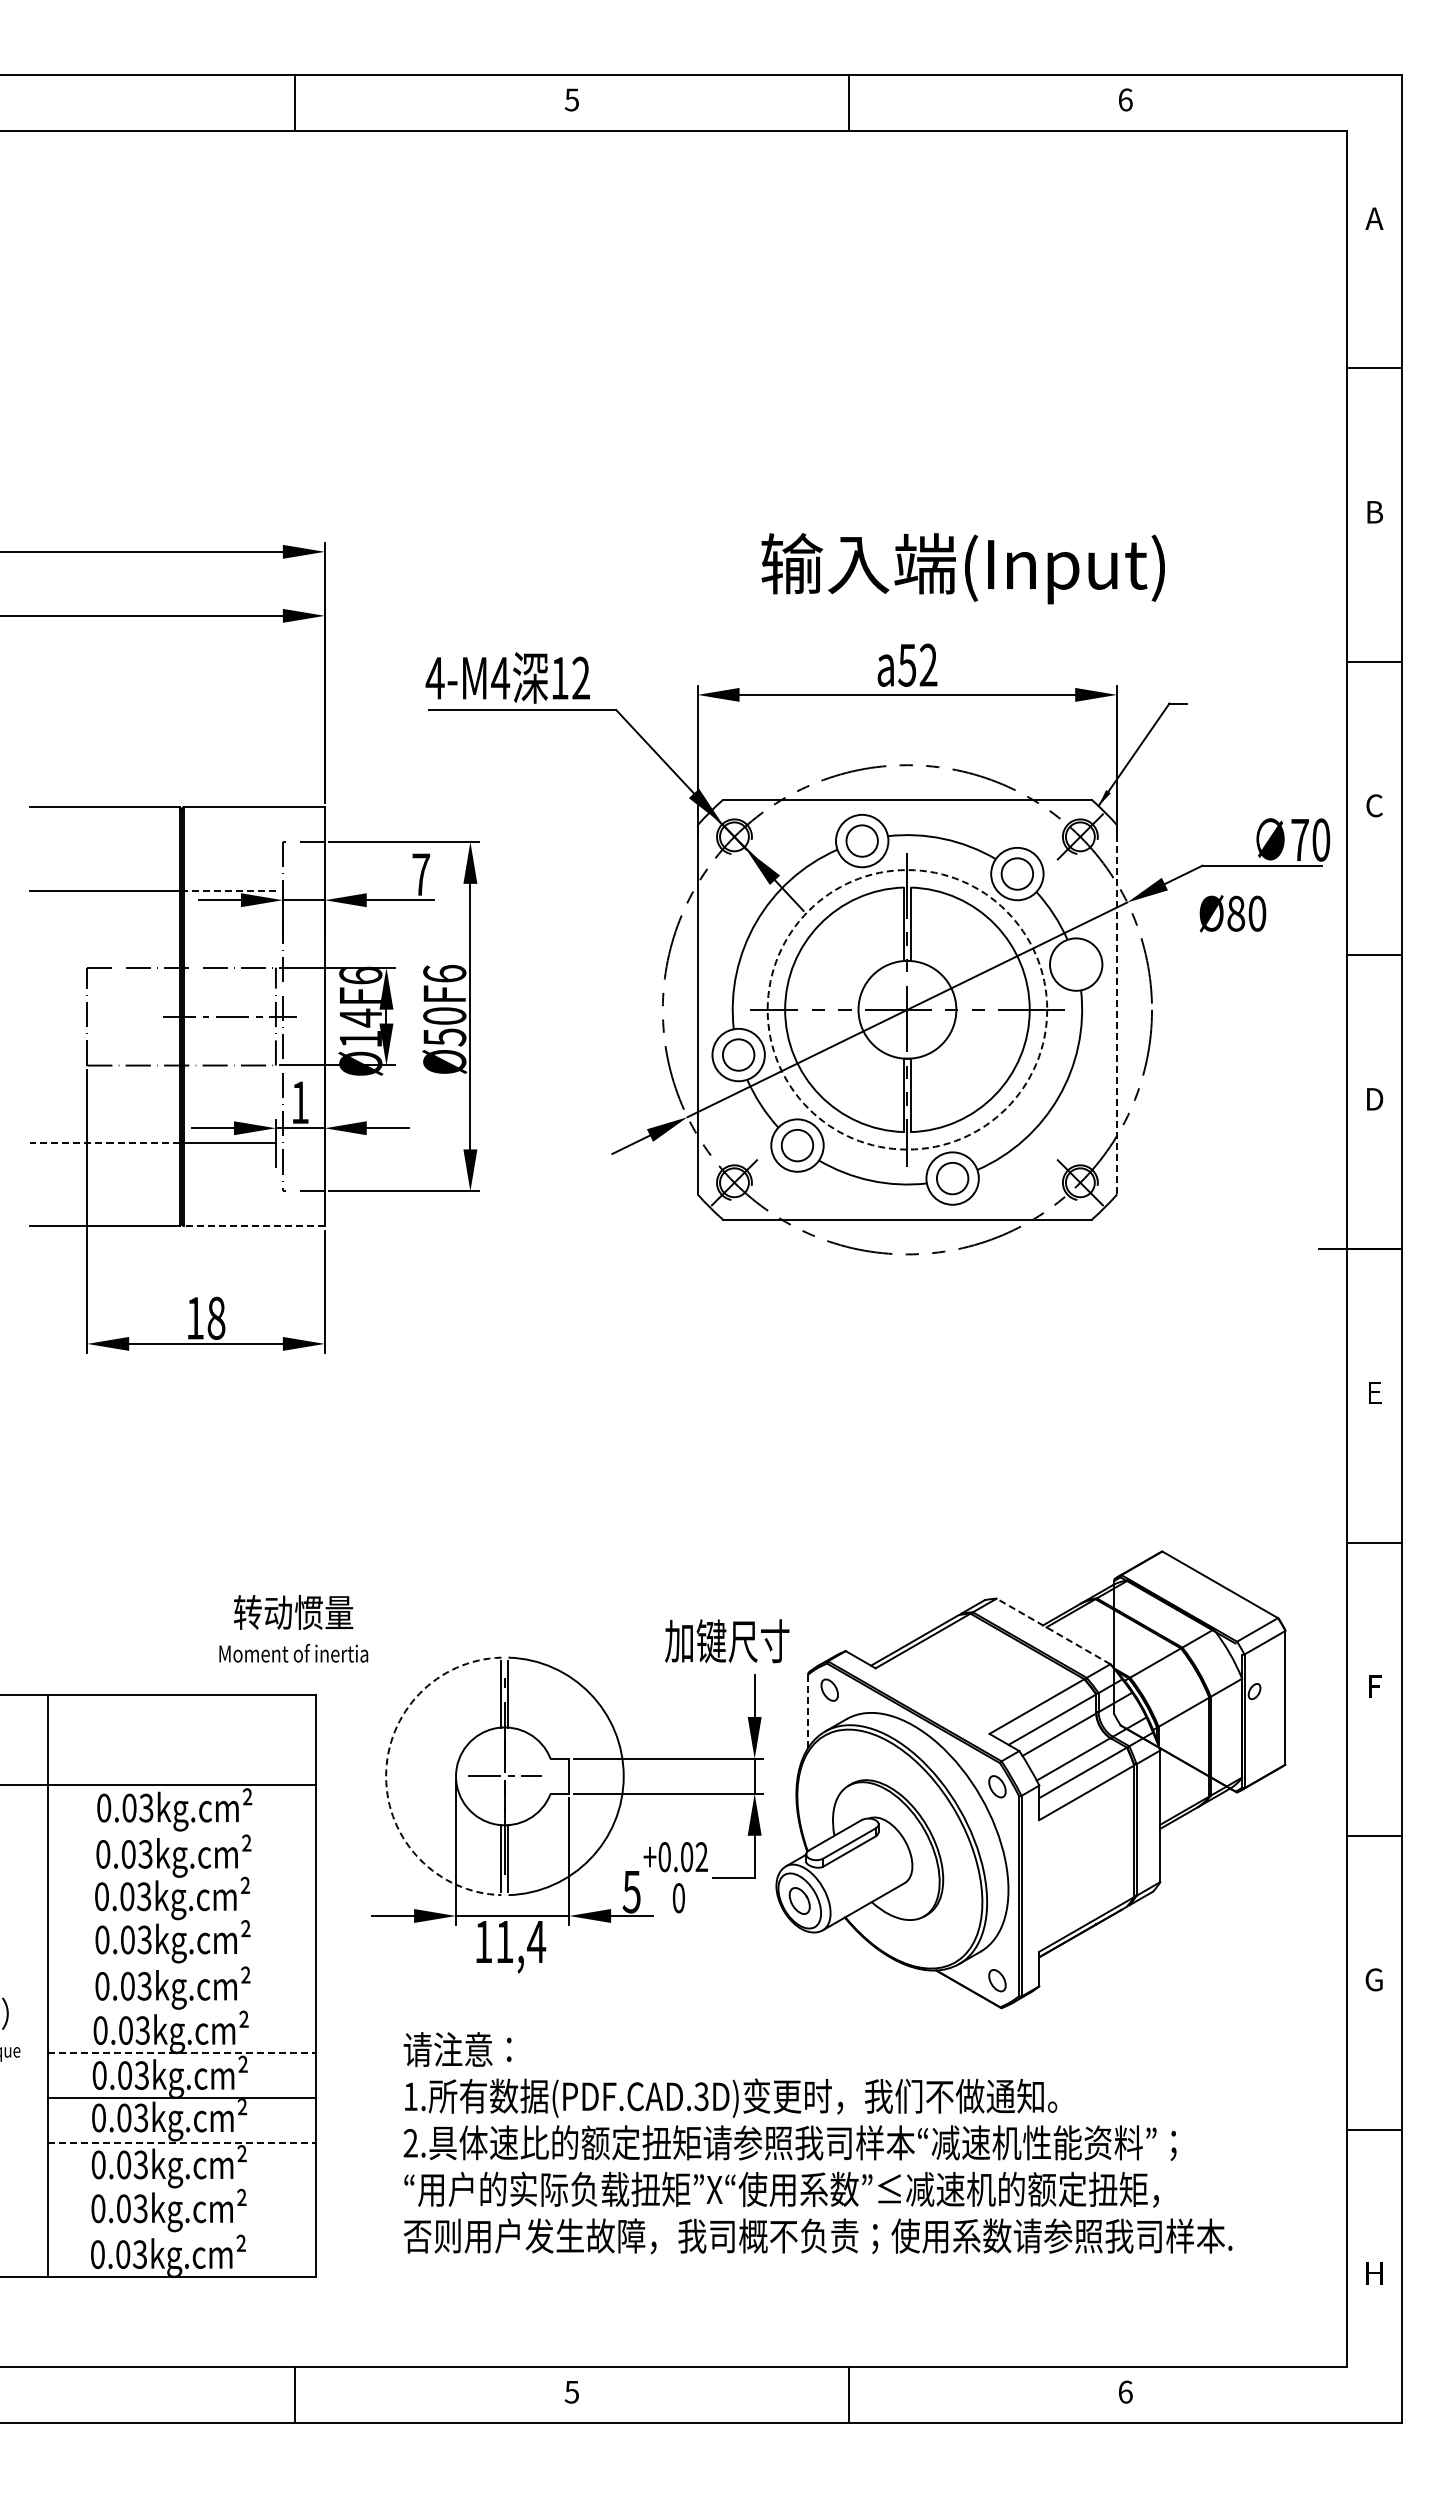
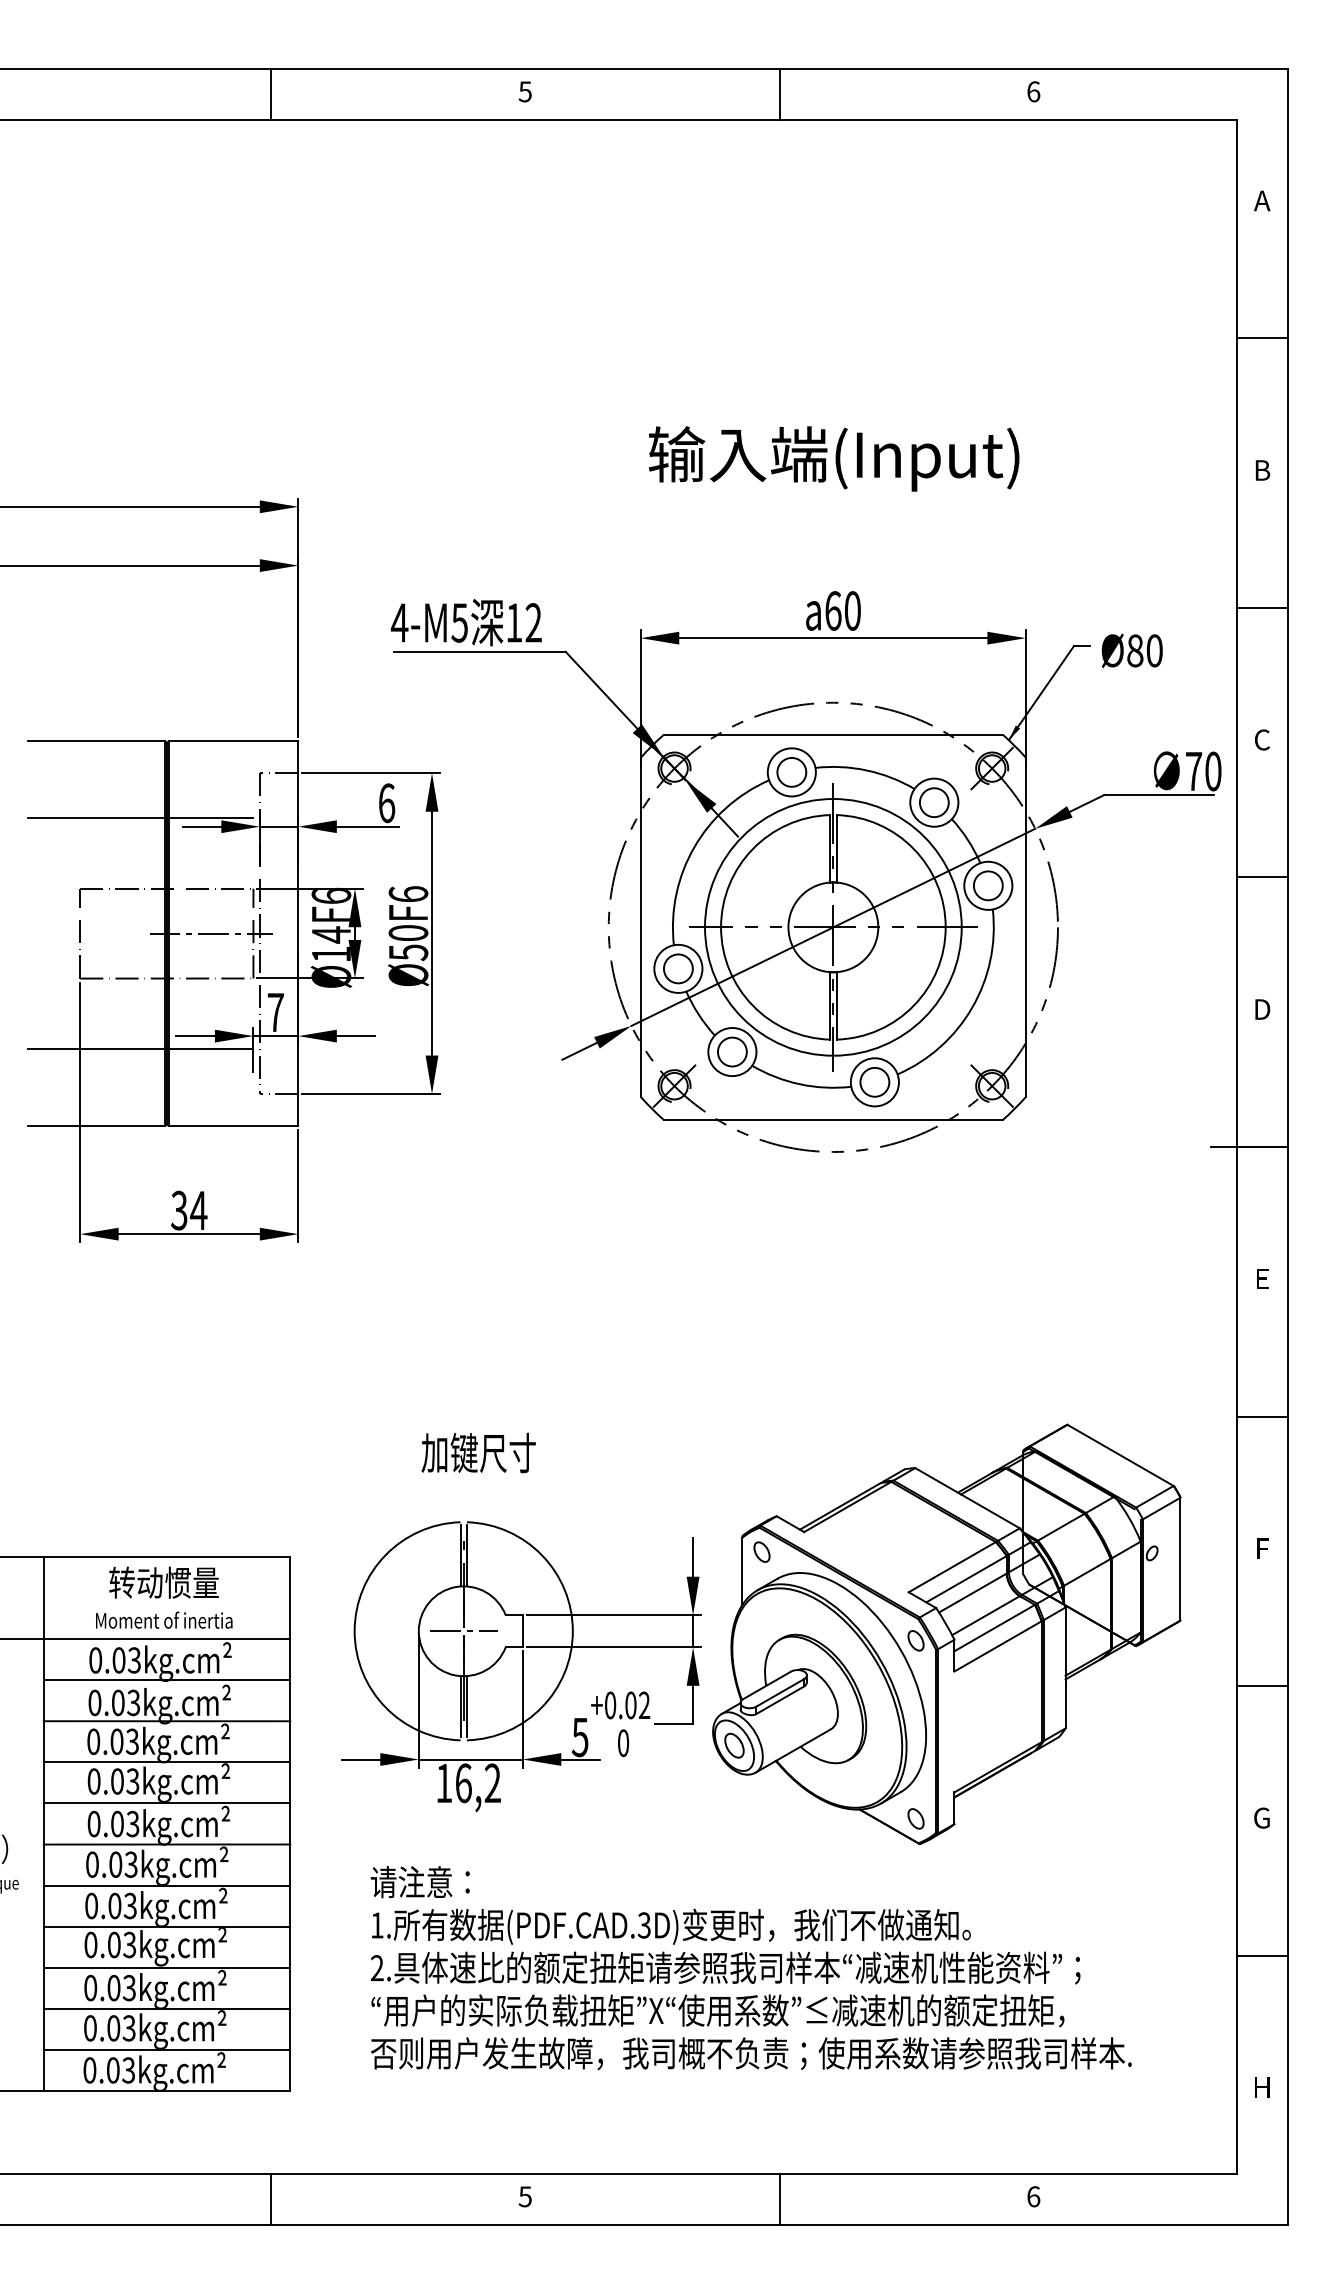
text: (962, 568) -> (833, 458), moved
text: (917, 664) -> (842, 610), 52 -> 60
text: (500, 678) -> (459, 623), 4-M4 -> 4-M5
text: (421, 874) -> (387, 803), 7 -> 6
line: (229, 890) -> (210, 817), dashed -> solid
text: (1232, 913) -> (1131, 650), moved
circle: (1075, 964) -> (987, 885), added
circle: (907, 1009) -> (833, 927), dashed -> solid
line: (1117, 1009) -> (1026, 927), dashed -> solid
text: (300, 1102) -> (276, 1012), 1 -> 7
line: (104, 1142) -> (96, 1049), dashed -> solid
line: (254, 1226) -> (233, 1126), dashed -> solid
text: (205, 1317) -> (188, 1209), 18 -> 34
text: (293, 1628) -> (163, 1597), moved
line: (1053, 1631) -> (967, 1498), dashed -> solid
text: (727, 1641) -> (478, 1453), moved
line: (808, 1711) -> (742, 1571), dashed -> solid
arc: (386, 1776) -> (354, 1631), dashed -> solid
line: (181, 1829) -> (166, 1680), added
line: (181, 1874) -> (166, 1721), added
line: (181, 1919) -> (166, 1762), added
text: (521, 1941) -> (478, 1782), 11,4 -> 16,2
line: (181, 1963) -> (166, 1803), added
line: (181, 2008) -> (166, 1844), added
line: (182, 2053) -> (167, 1885), dashed -> solid
line: (182, 2142) -> (167, 1967), dashed -> solid
line: (181, 2187) -> (166, 2008), added
line: (181, 2232) -> (166, 2050), added

